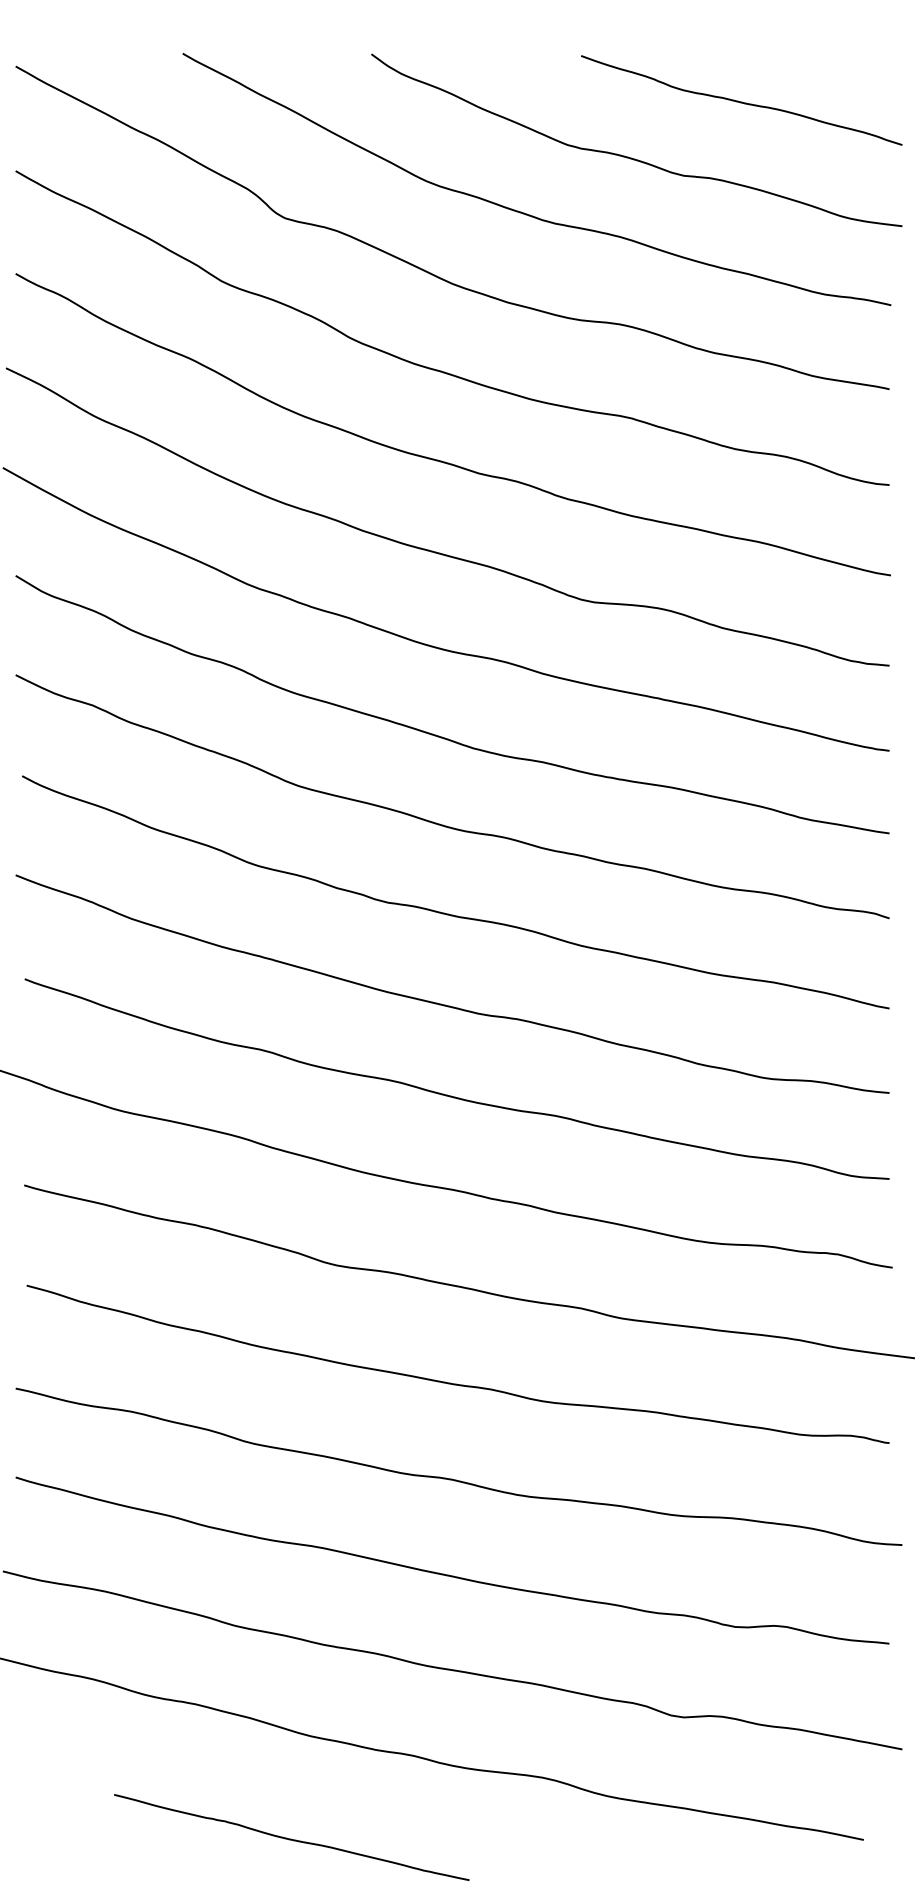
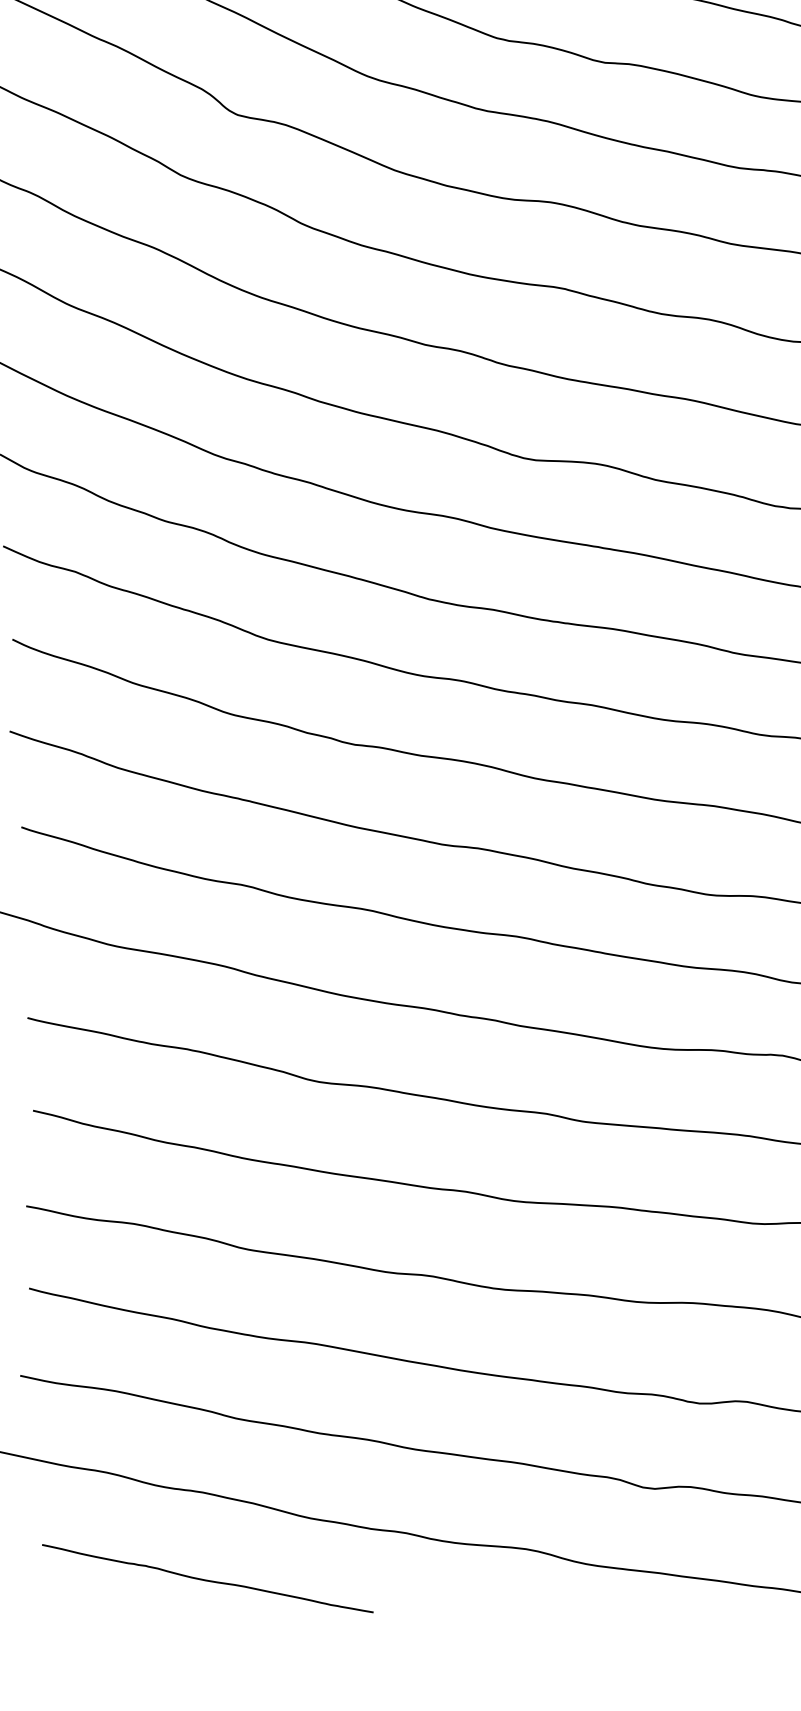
curve: (291, 1838) -> (207, 1579), moved

